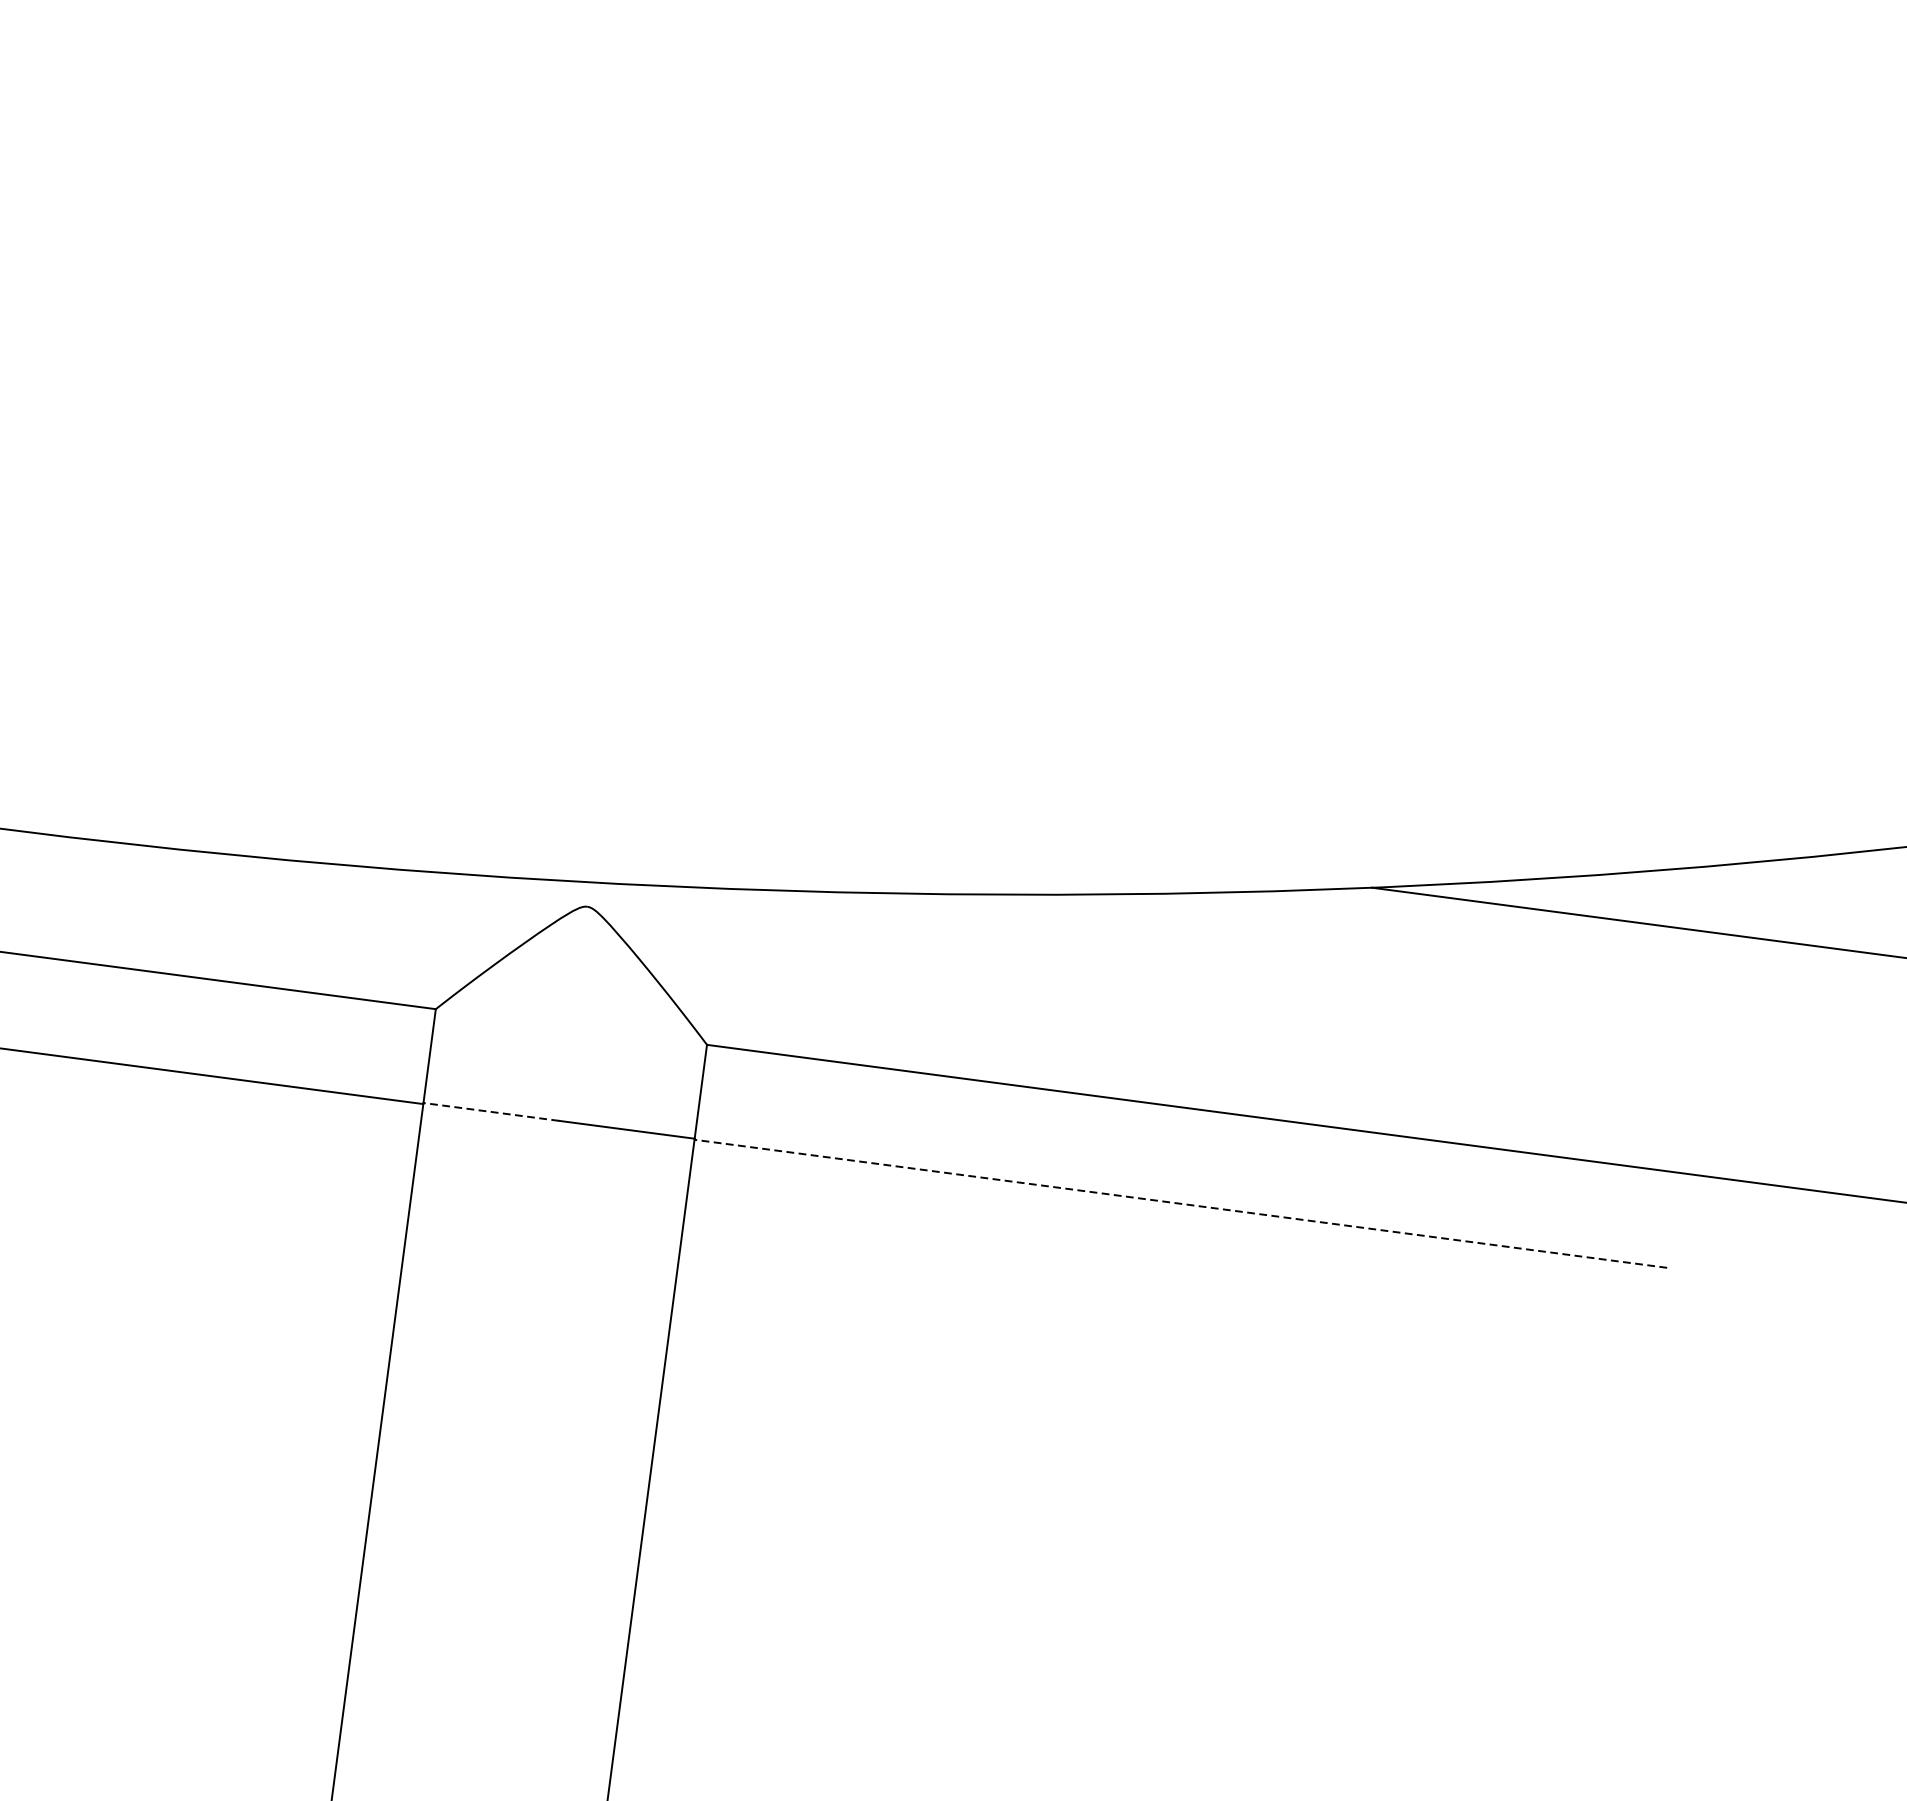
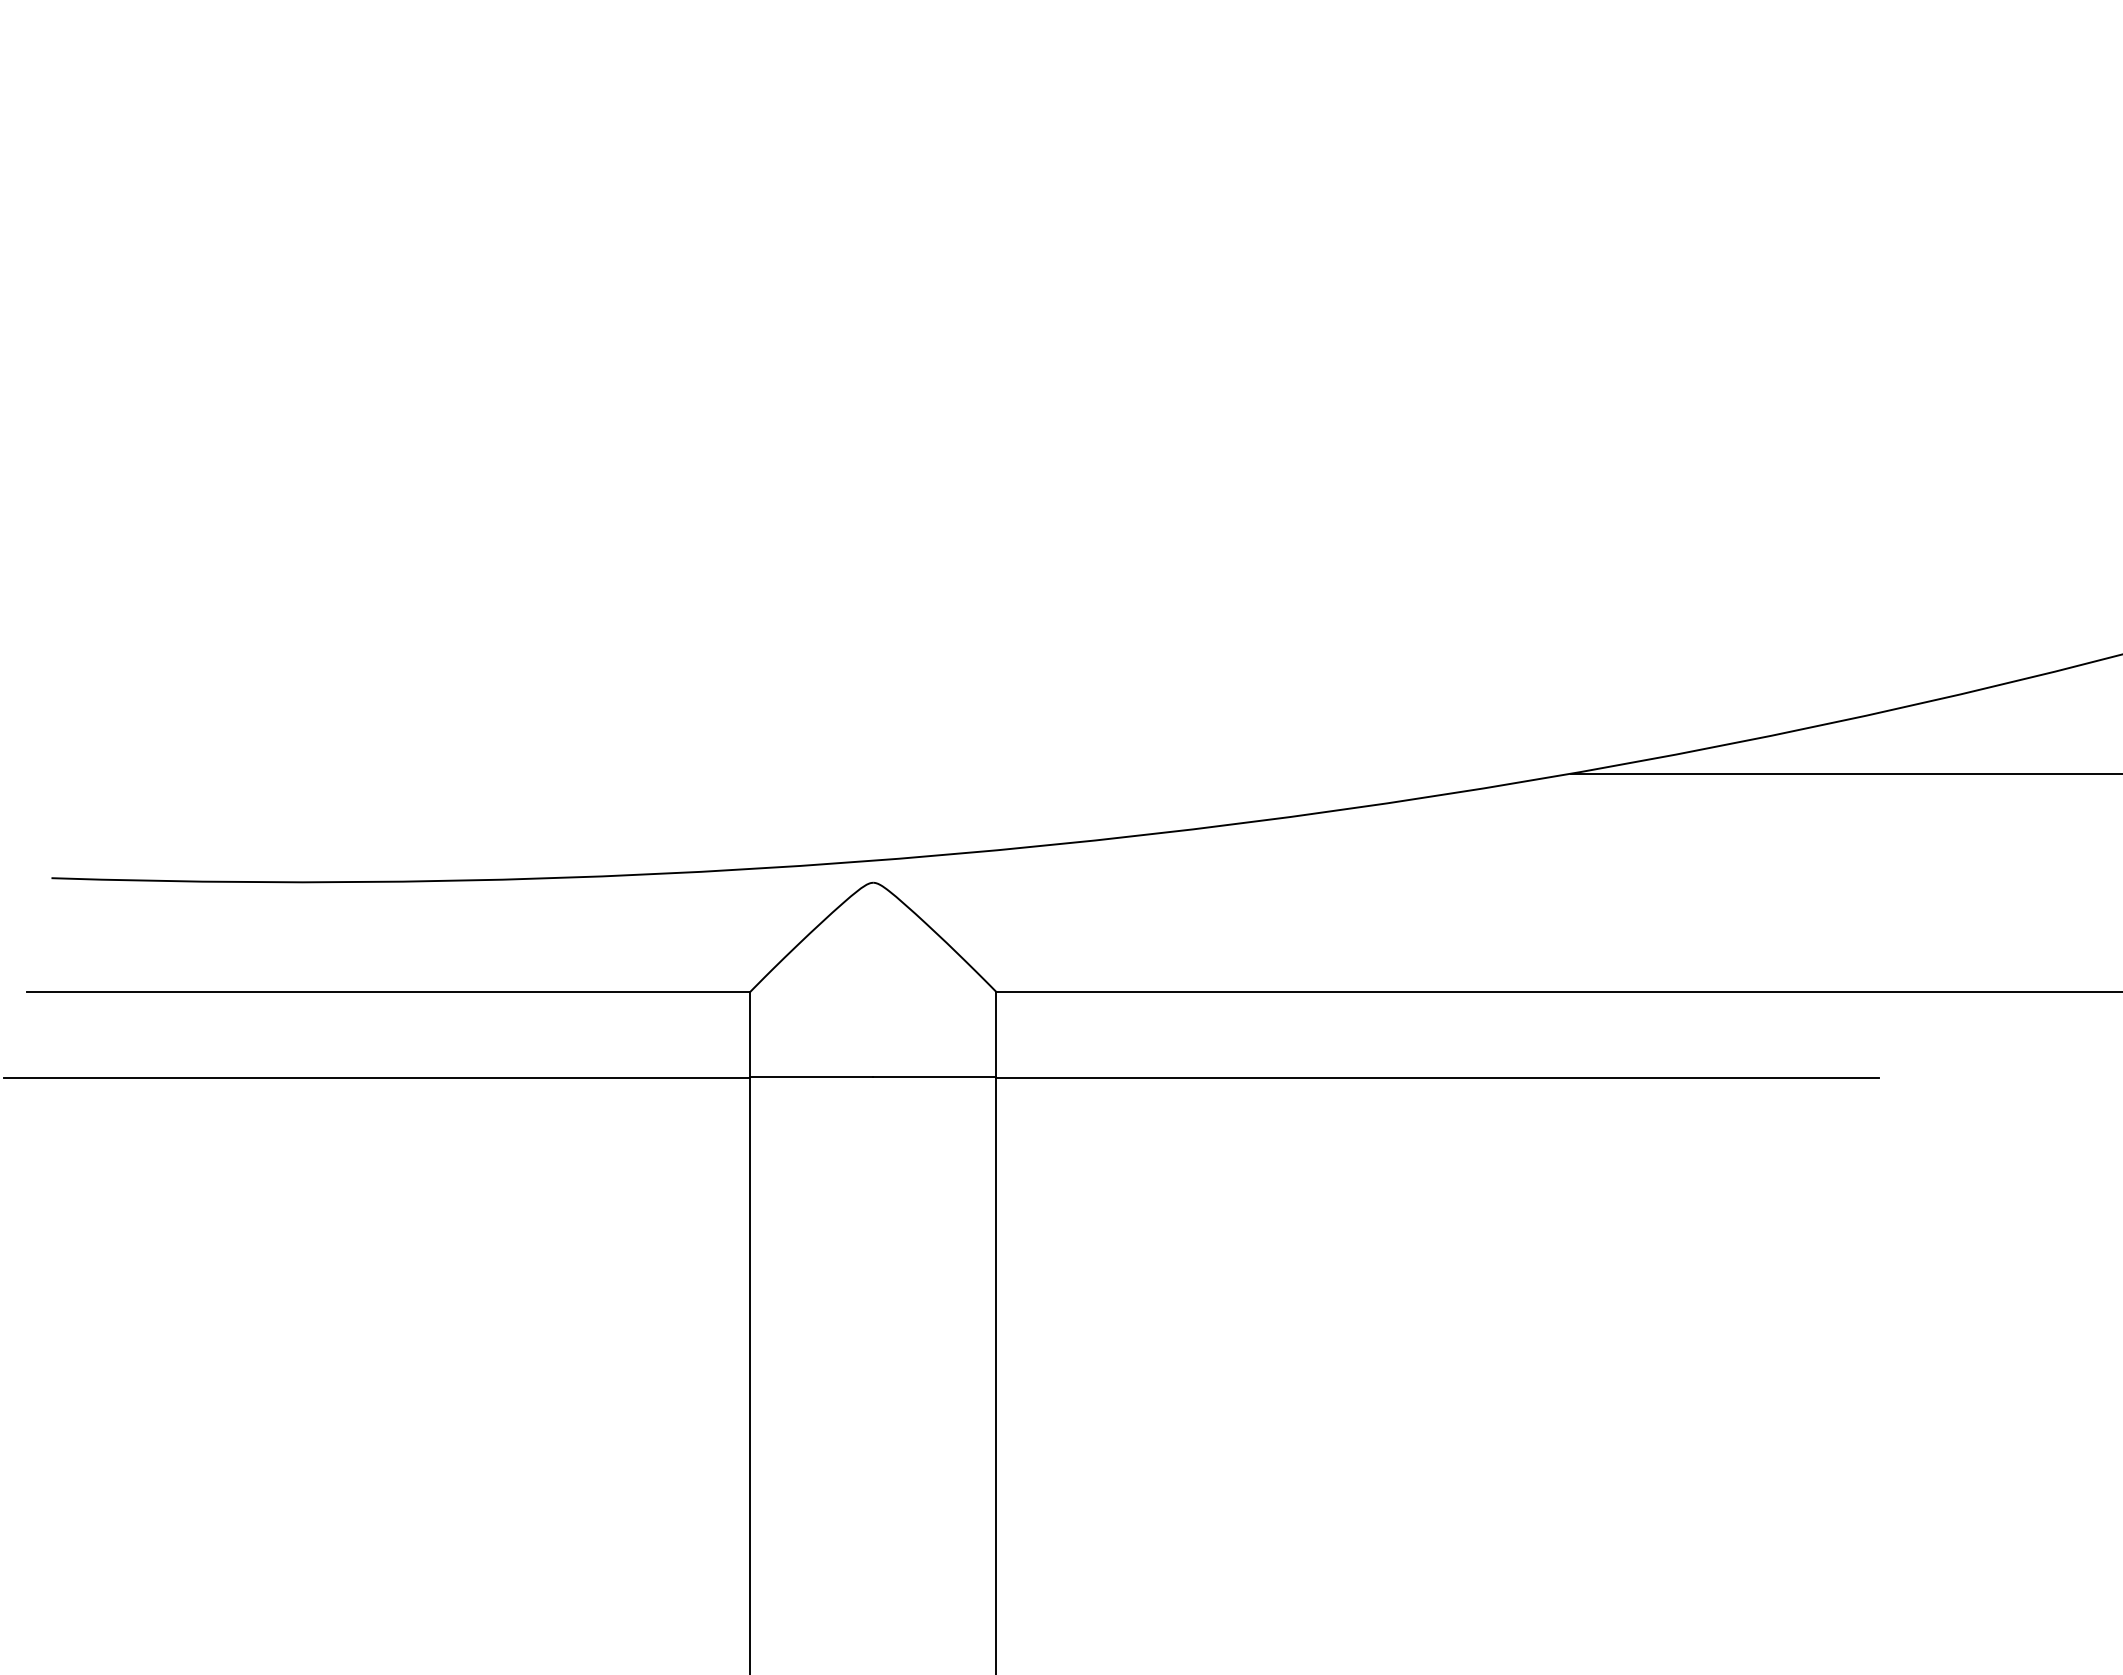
line: (490, 1112) -> (811, 1077), dashed -> solid
line: (1180, 1204) -> (1437, 1078), dashed -> solid

